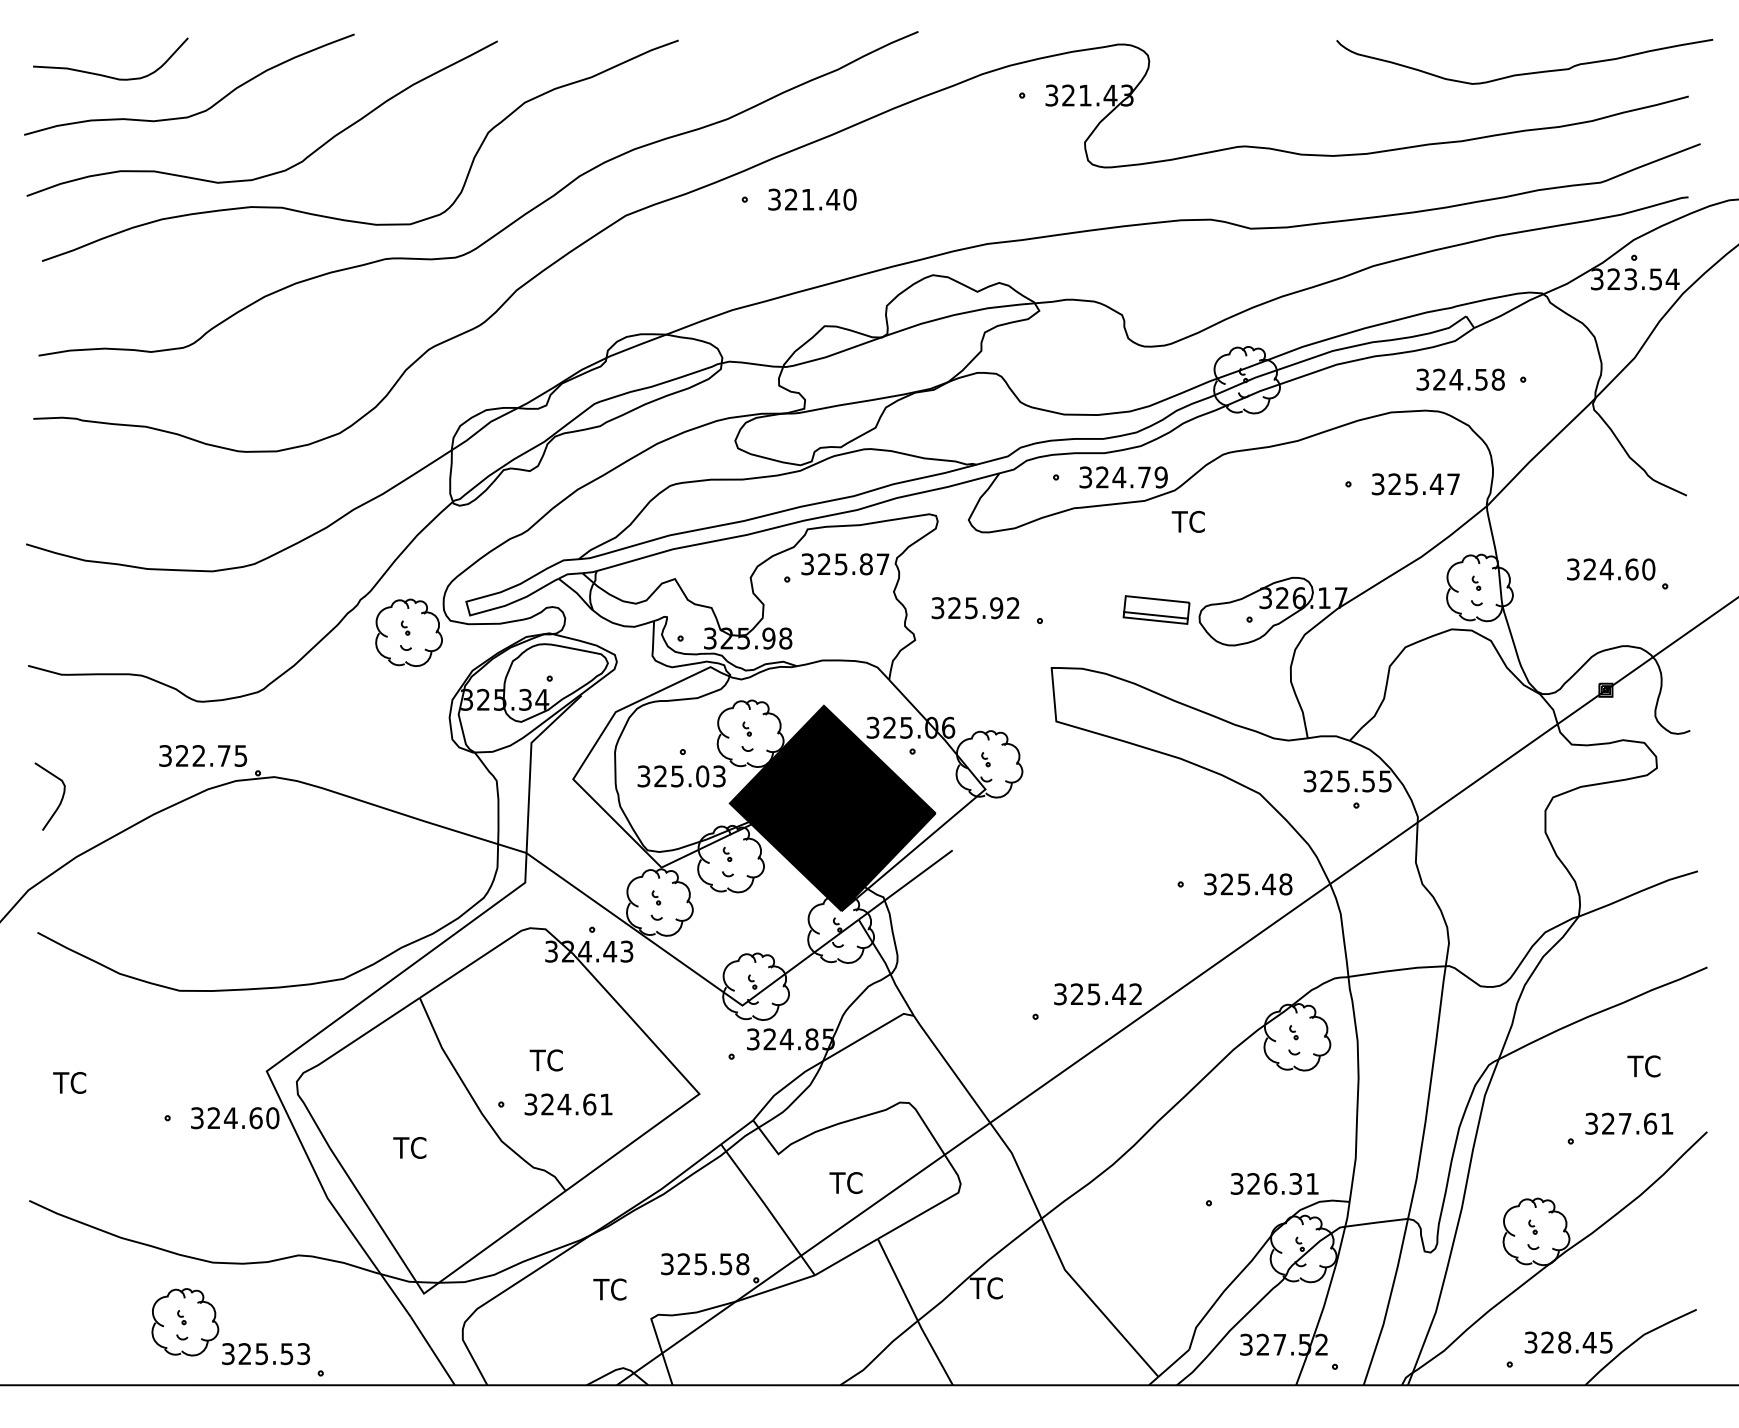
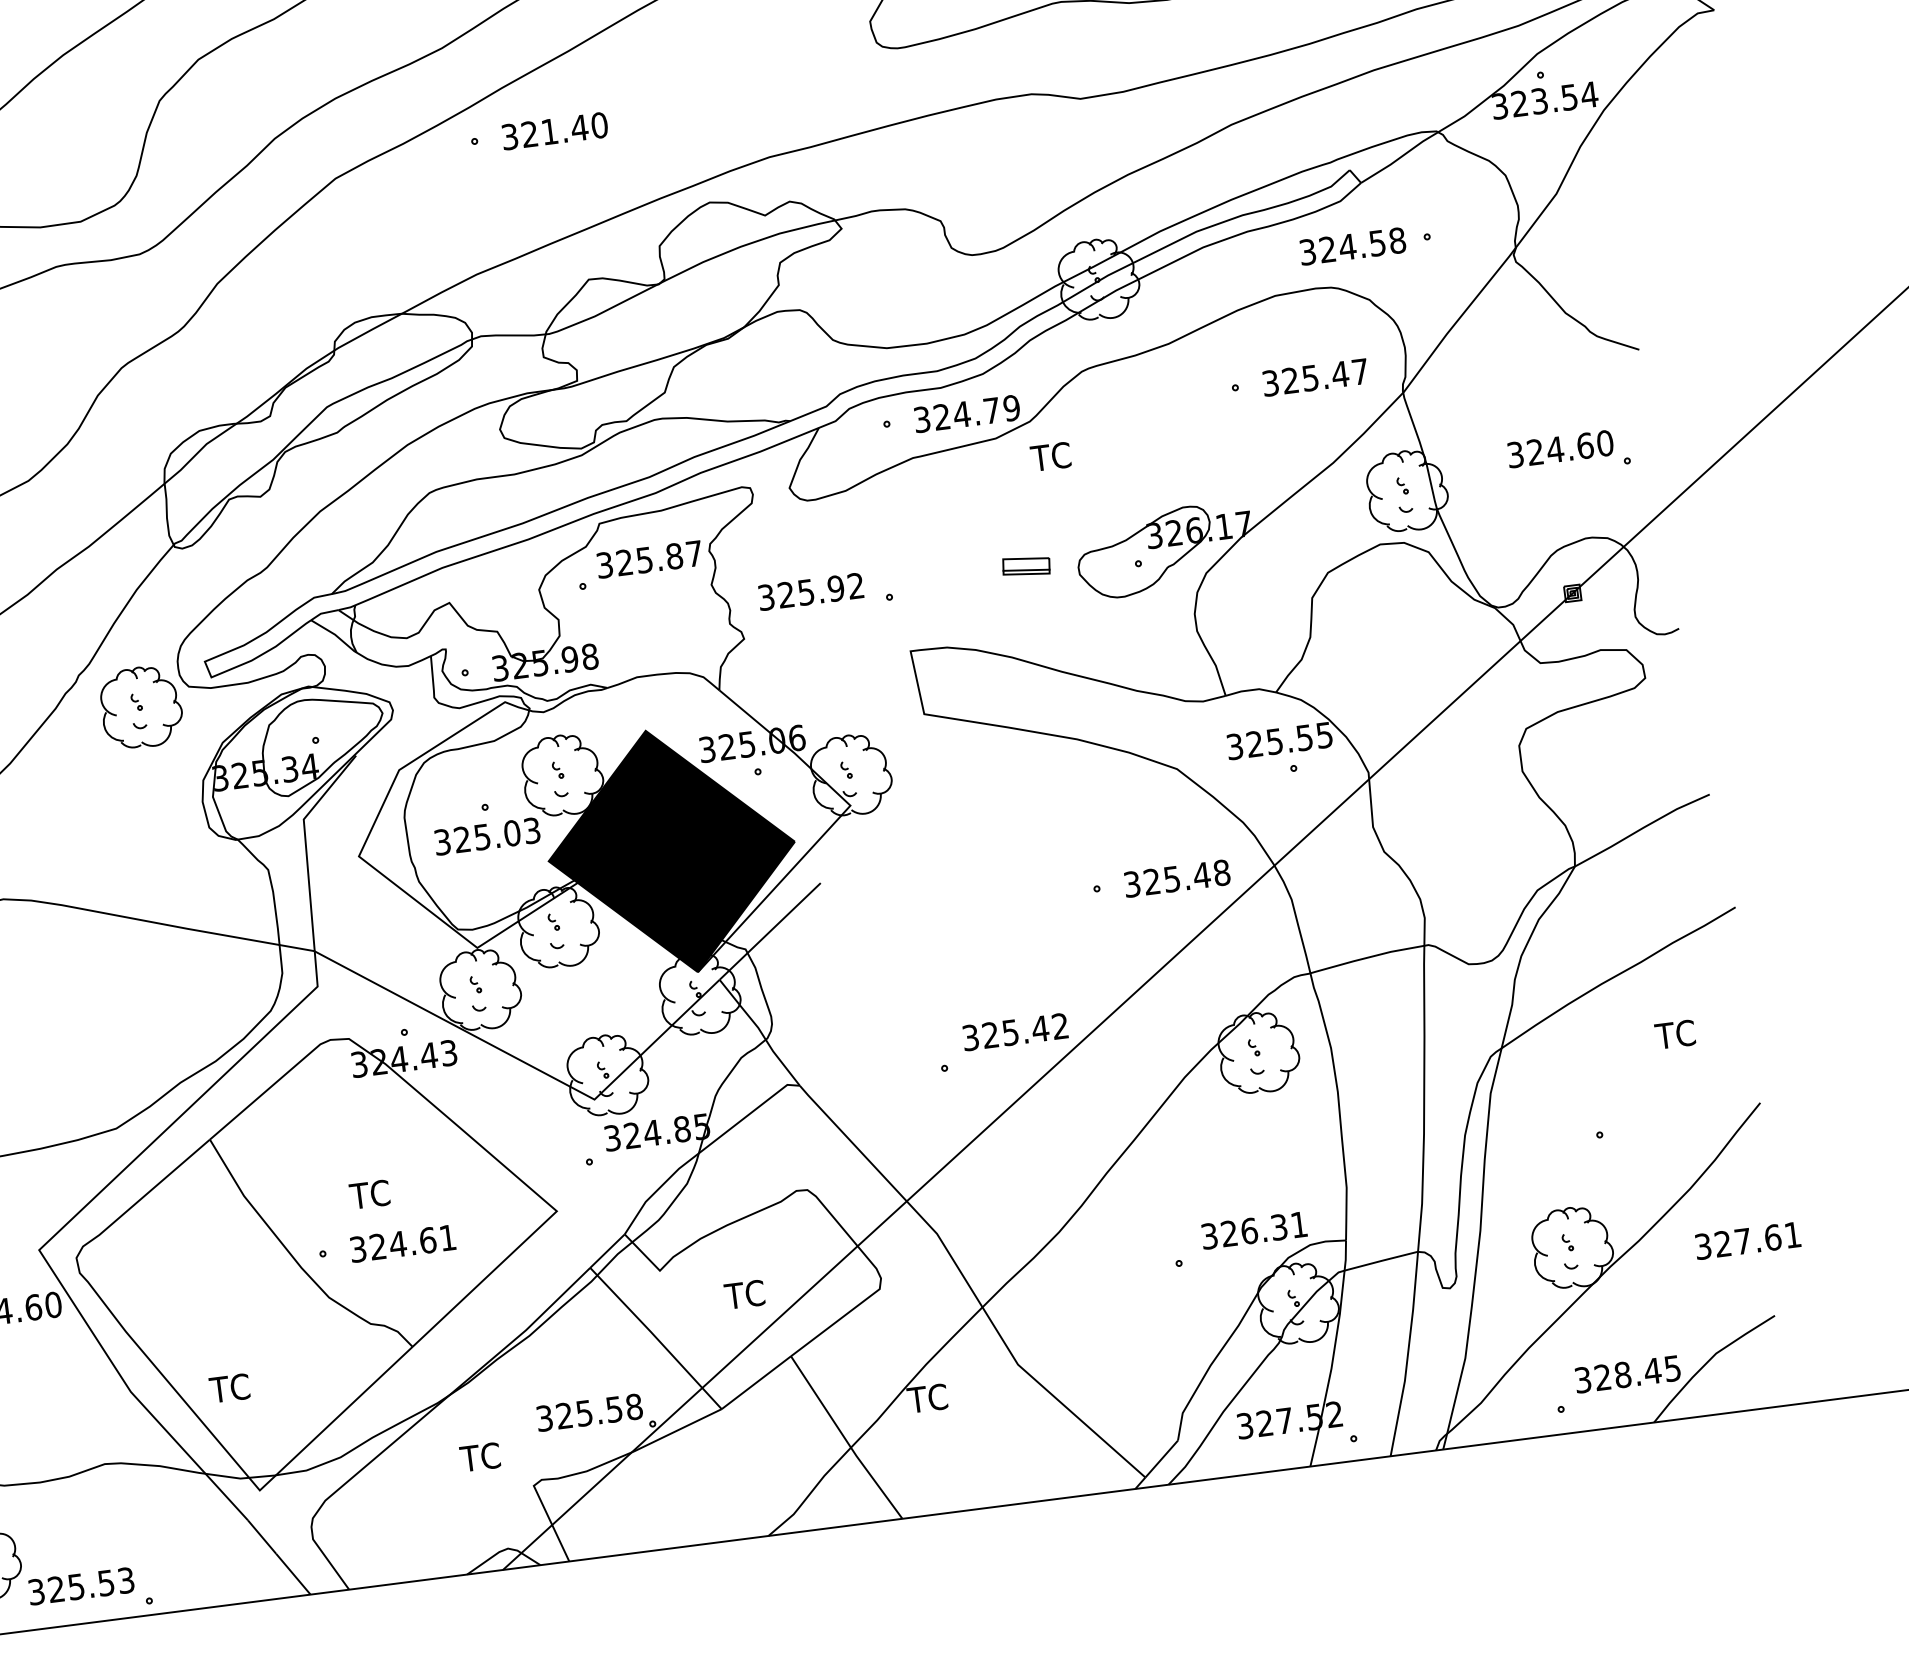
part: (1156, 609) -> (1026, 565), size x0.6
text: (1629, 1123) -> (1748, 1240), moved
text: (409, 1147) -> (229, 1387), moved

